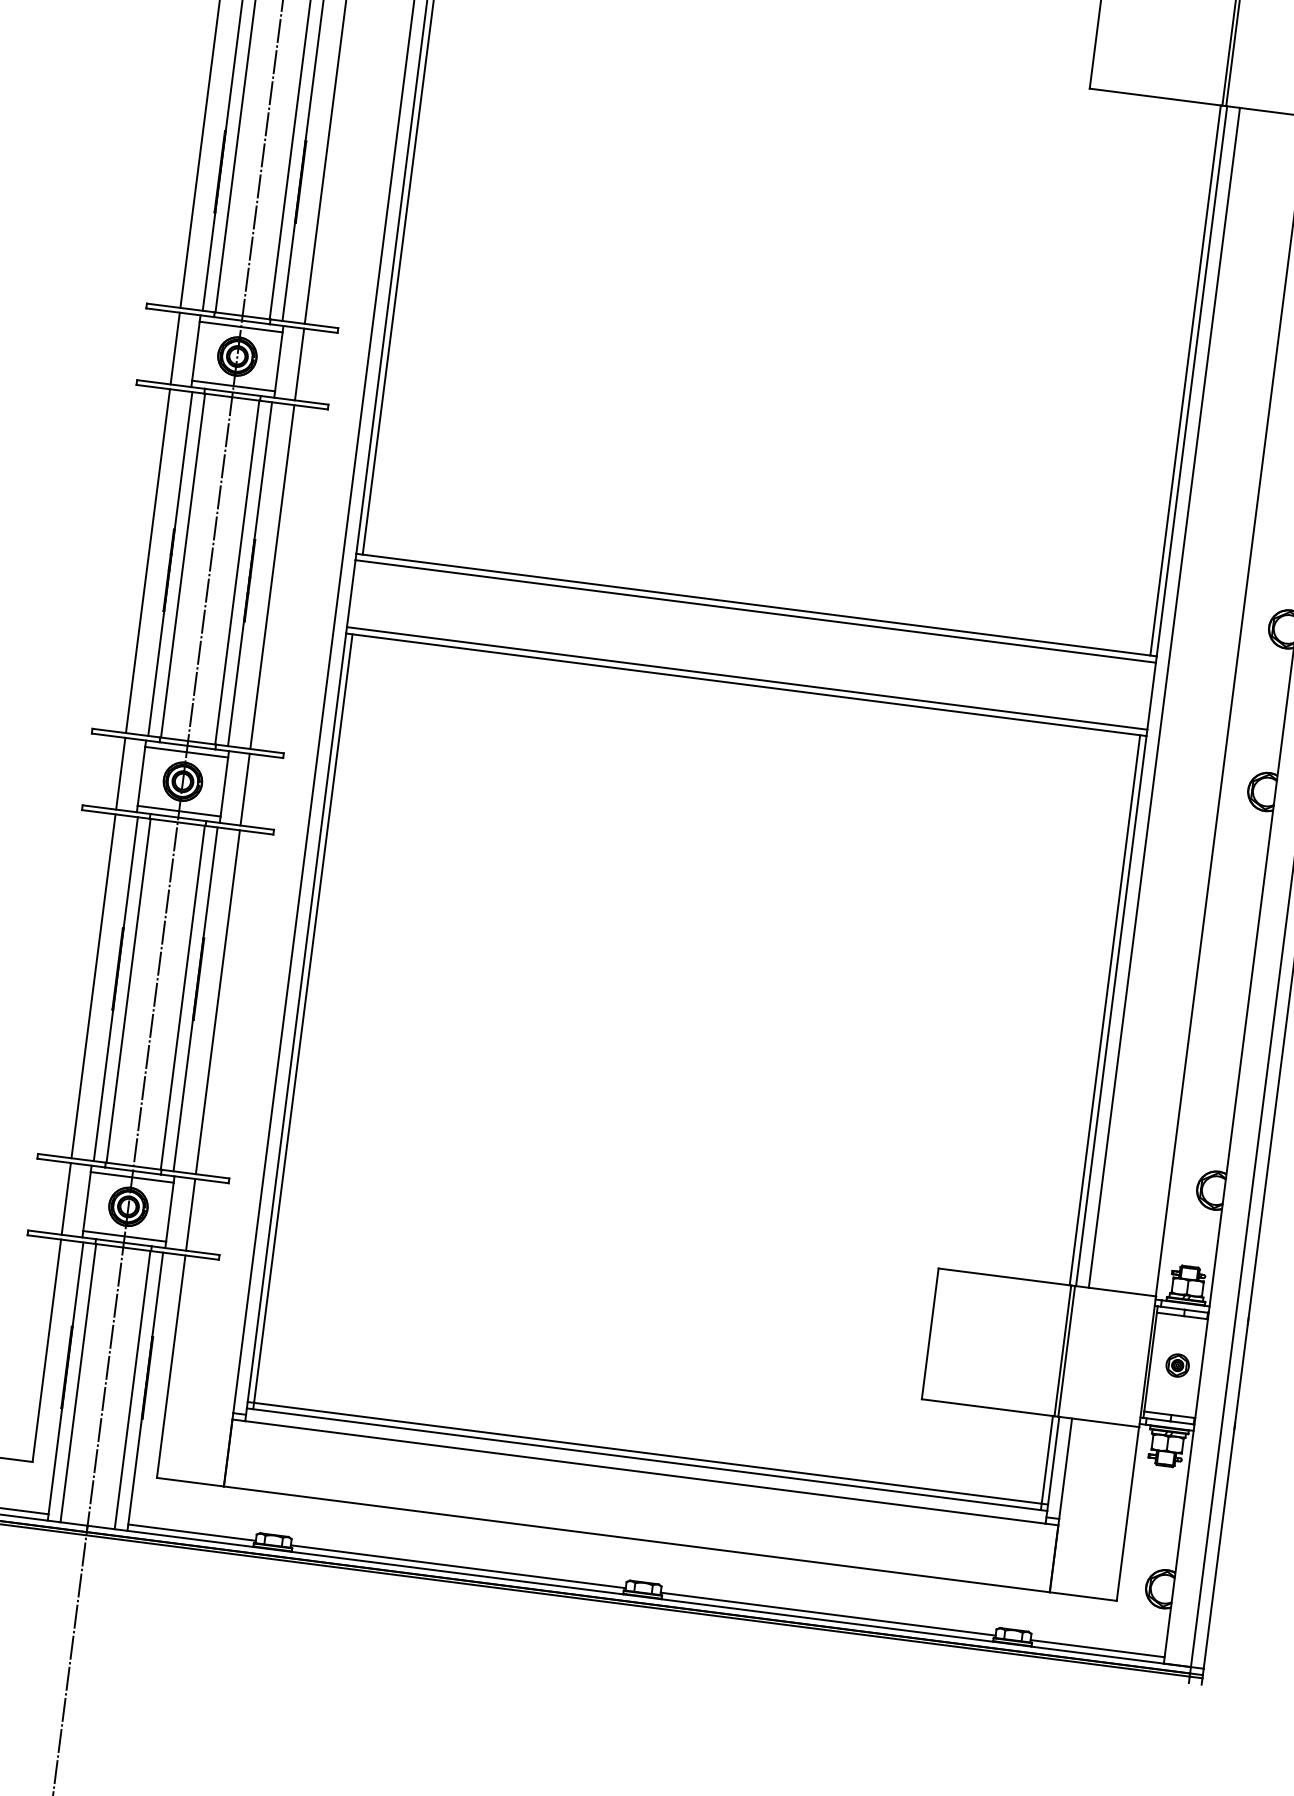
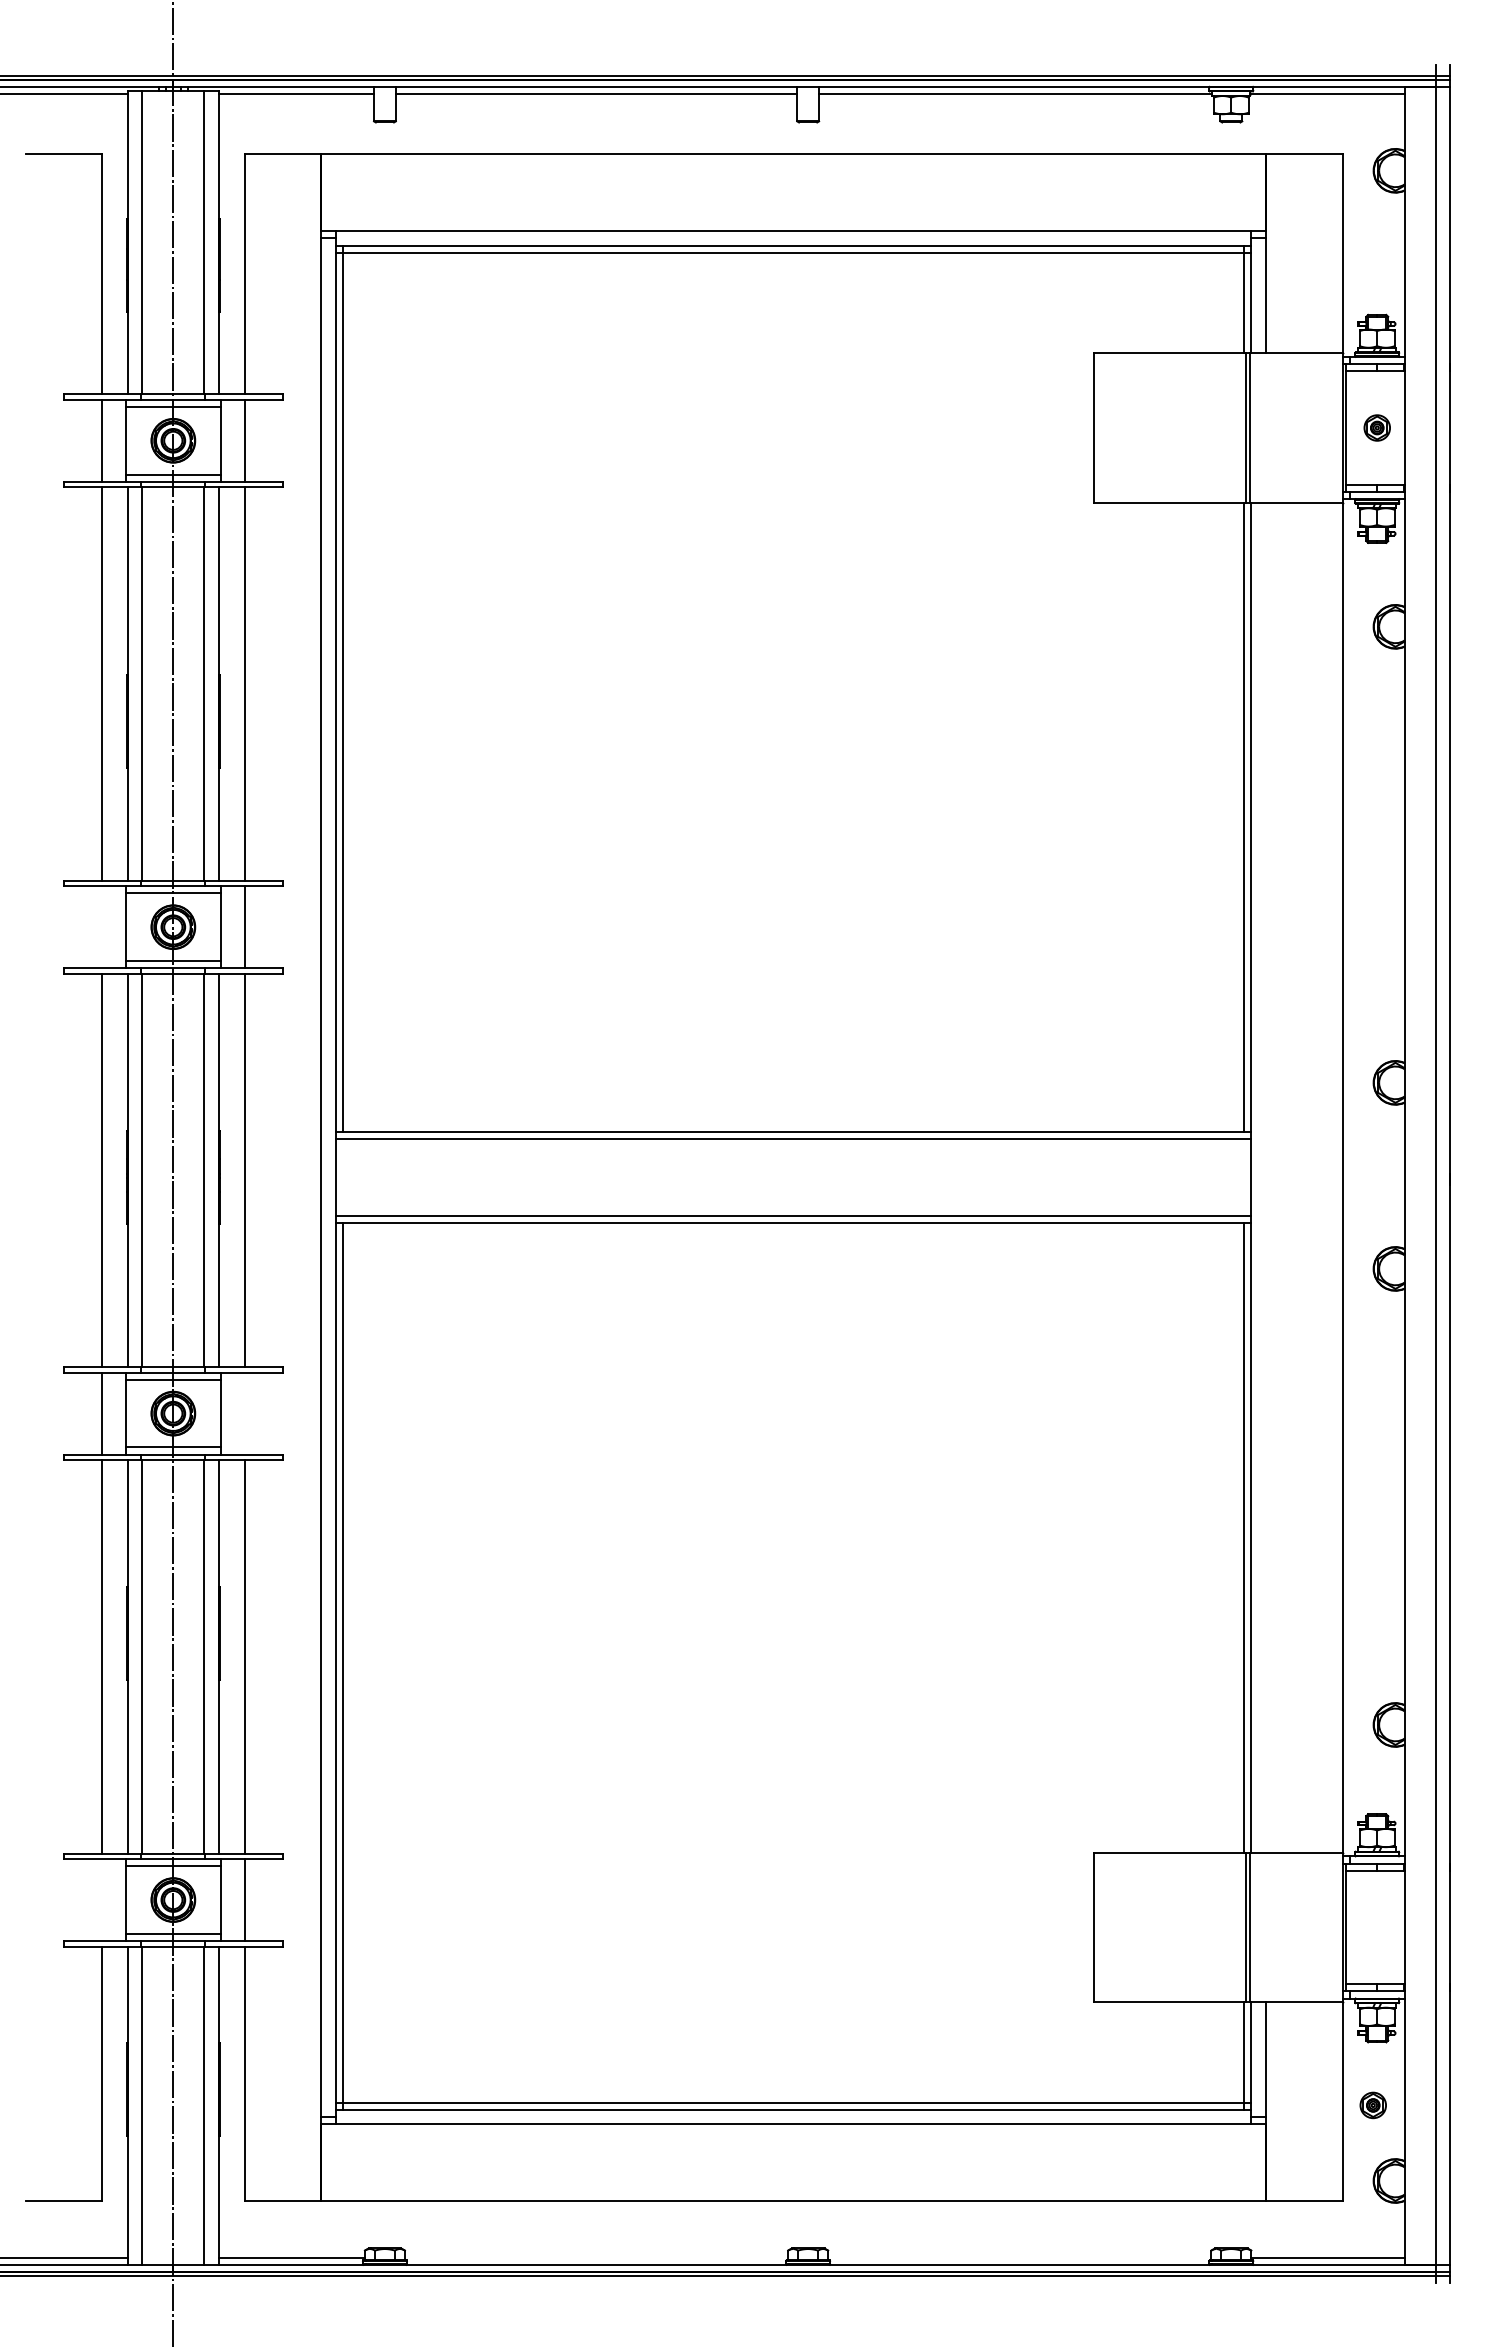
line: (175, 348) -> (102, 927), removed
line: (1164, 697) -> (1266, 1177), removed
line: (245, 789) -> (244, 1413), removed
line: (66, 1199) -> (102, 1900), removed
part: (1177, 1365) -> (1372, 2105), moved
line: (458, 1566) -> (596, 2257), removed
line: (828, 1614) -> (1019, 2257), removed

